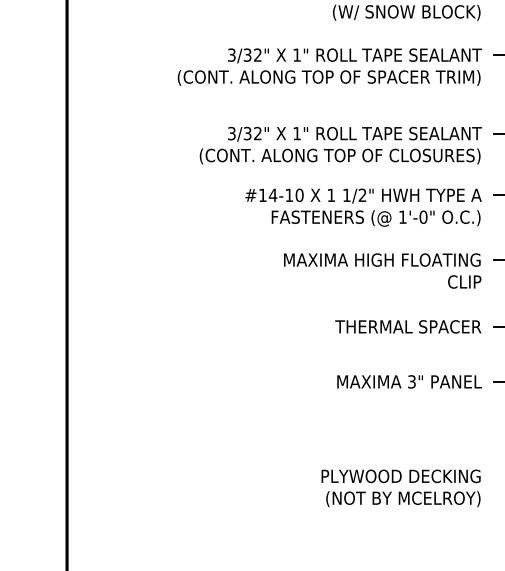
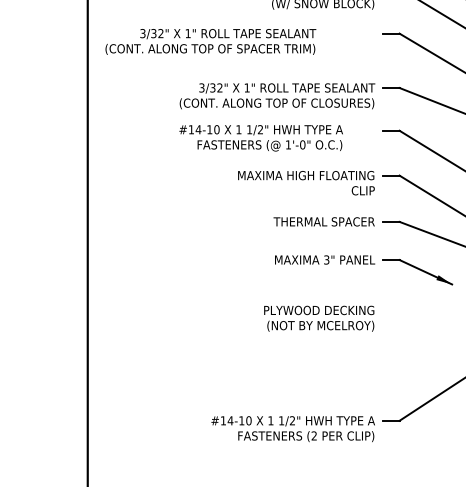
text: (329, 66) -> (210, 41), moved
text: (362, 207) -> (260, 138), moved
text: (401, 487) -> (319, 318), moved

